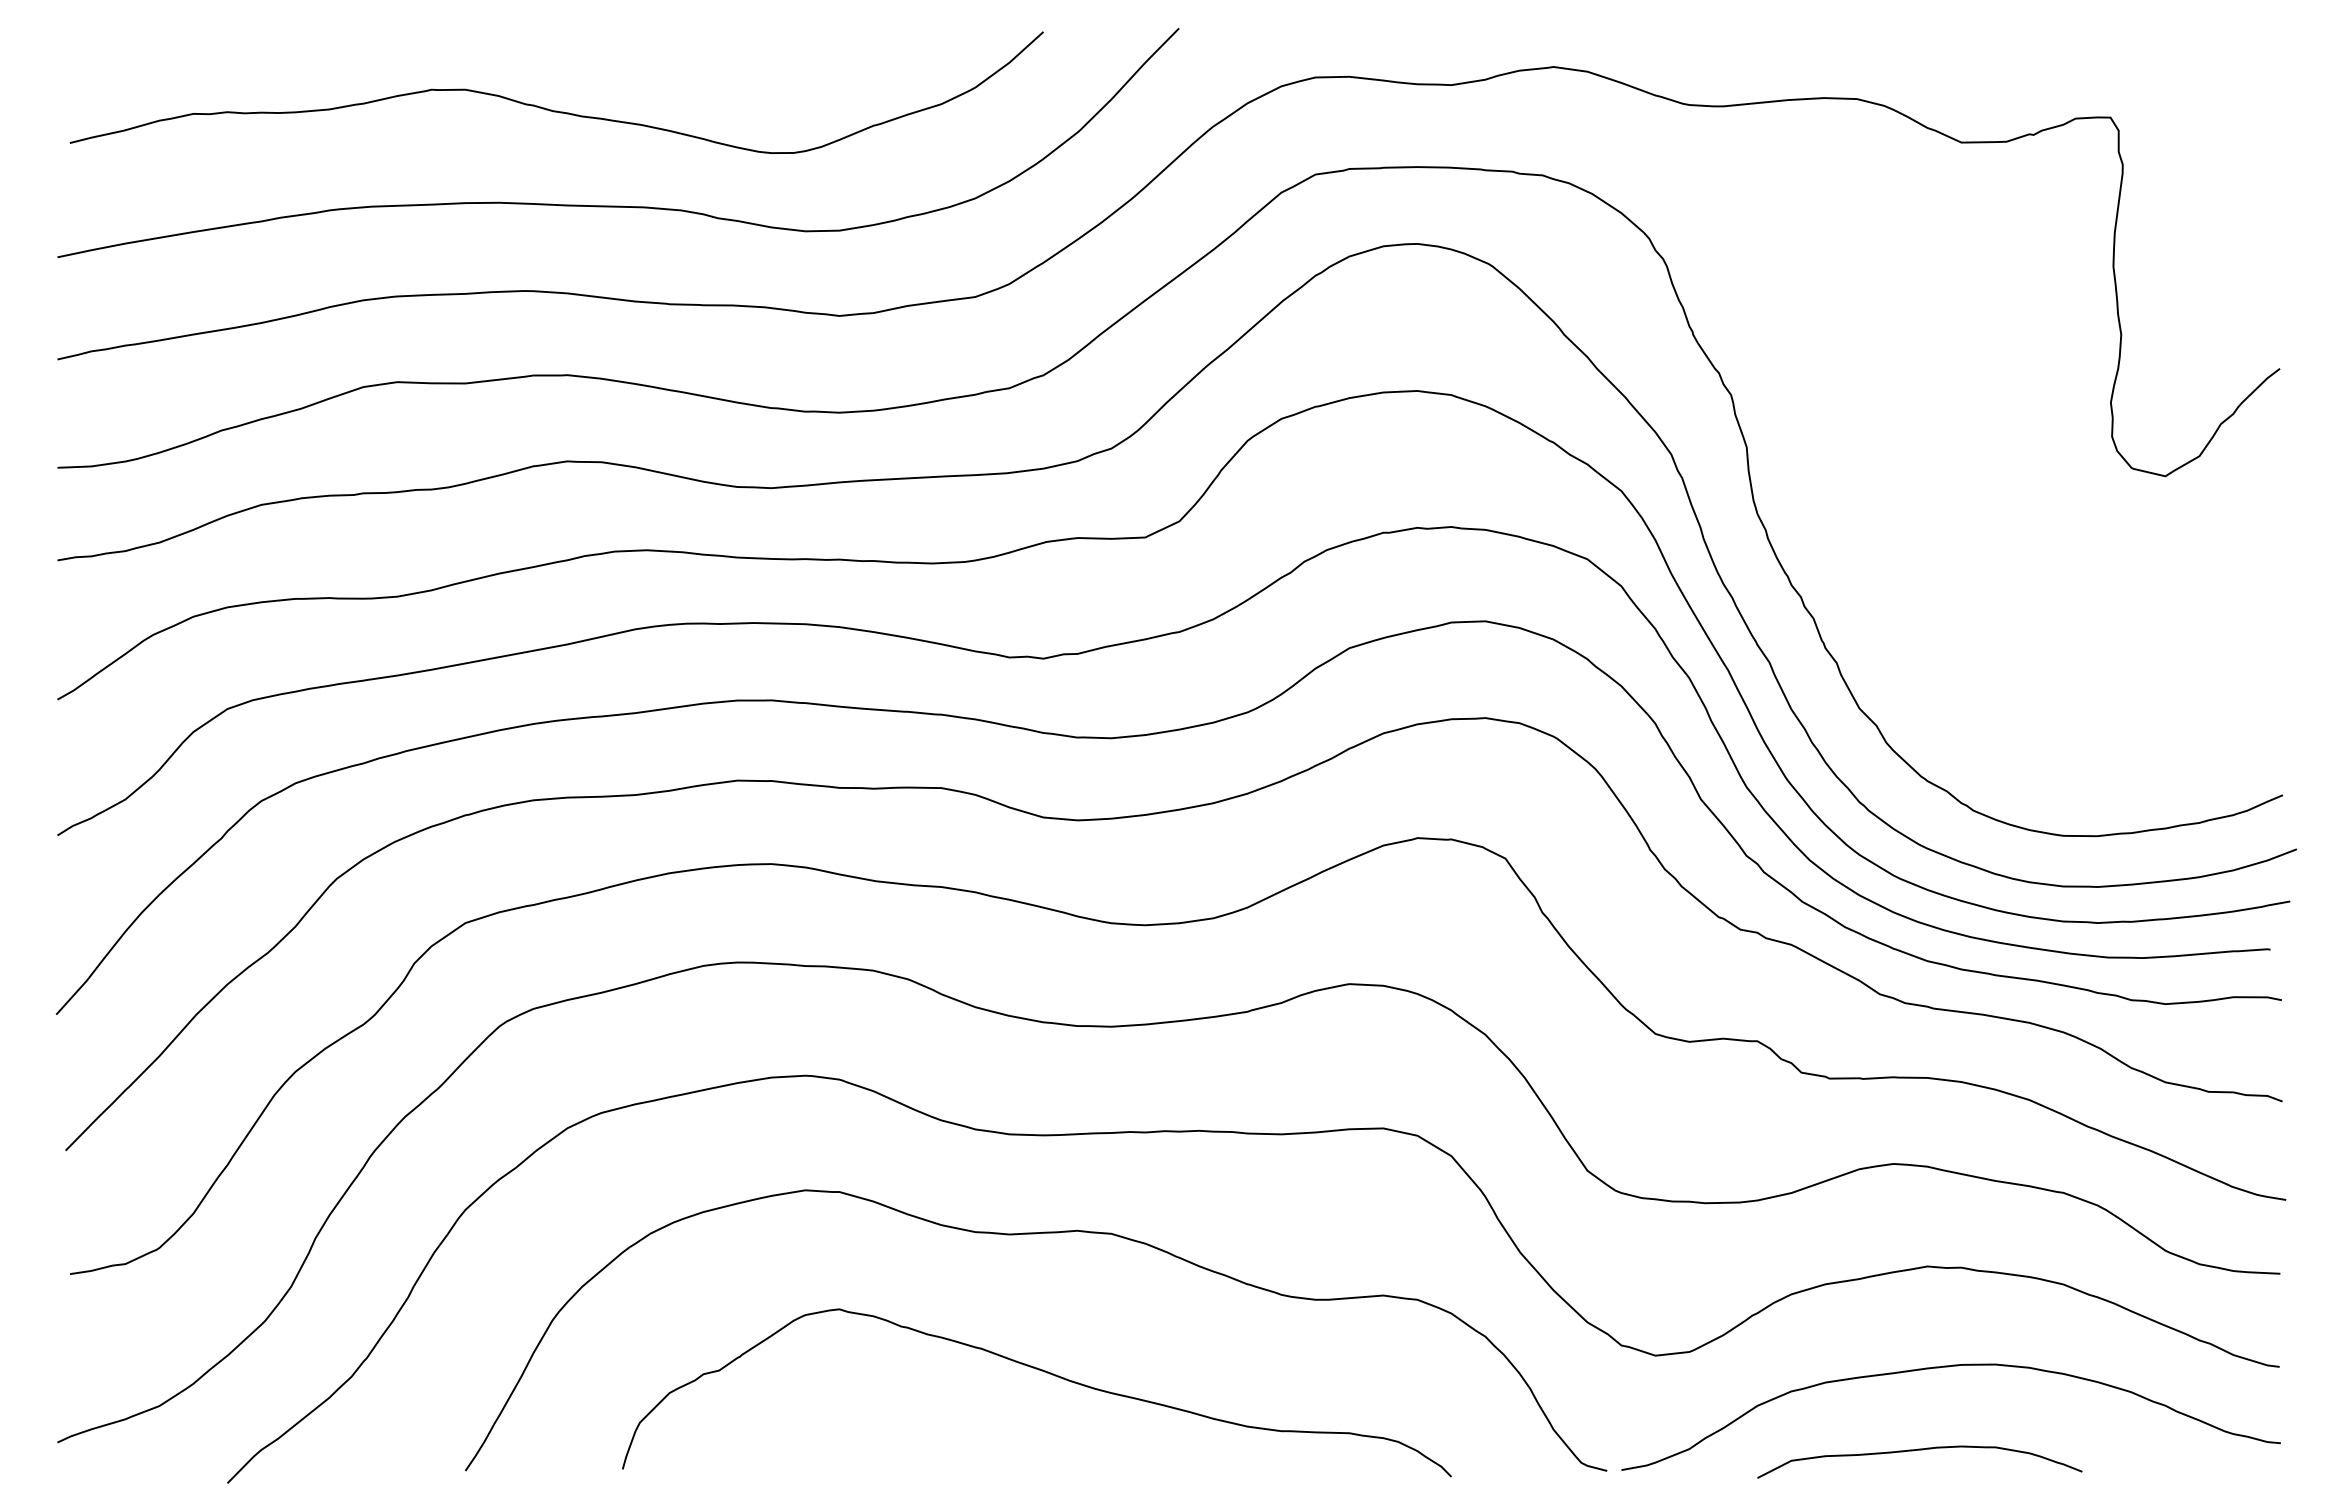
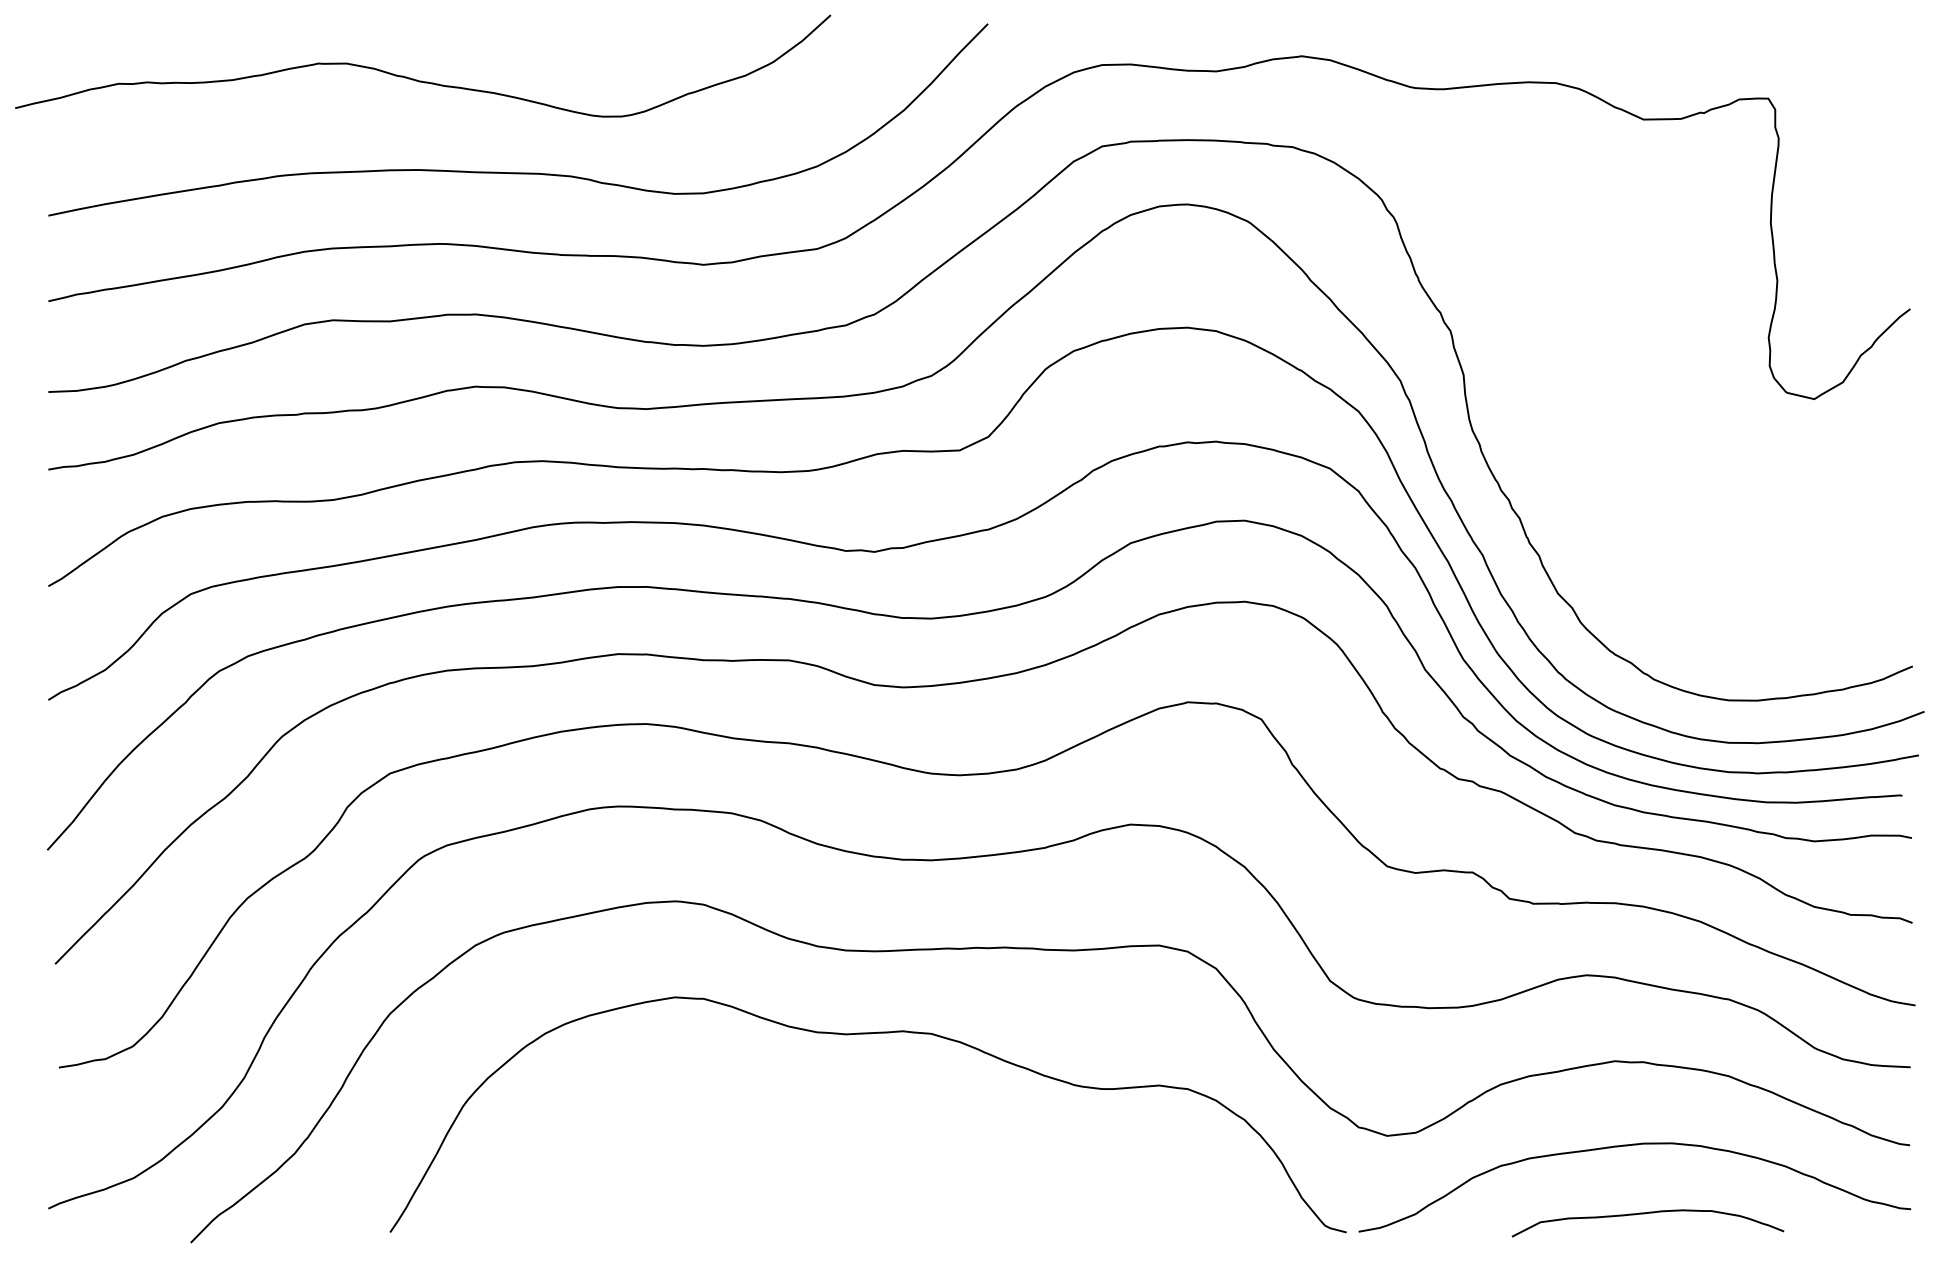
curve: (551, 109) -> (418, 80), moved
curve: (1044, 1372) -> (875, 1150), removed
curve: (1919, 1450) -> (1647, 1213), moved

